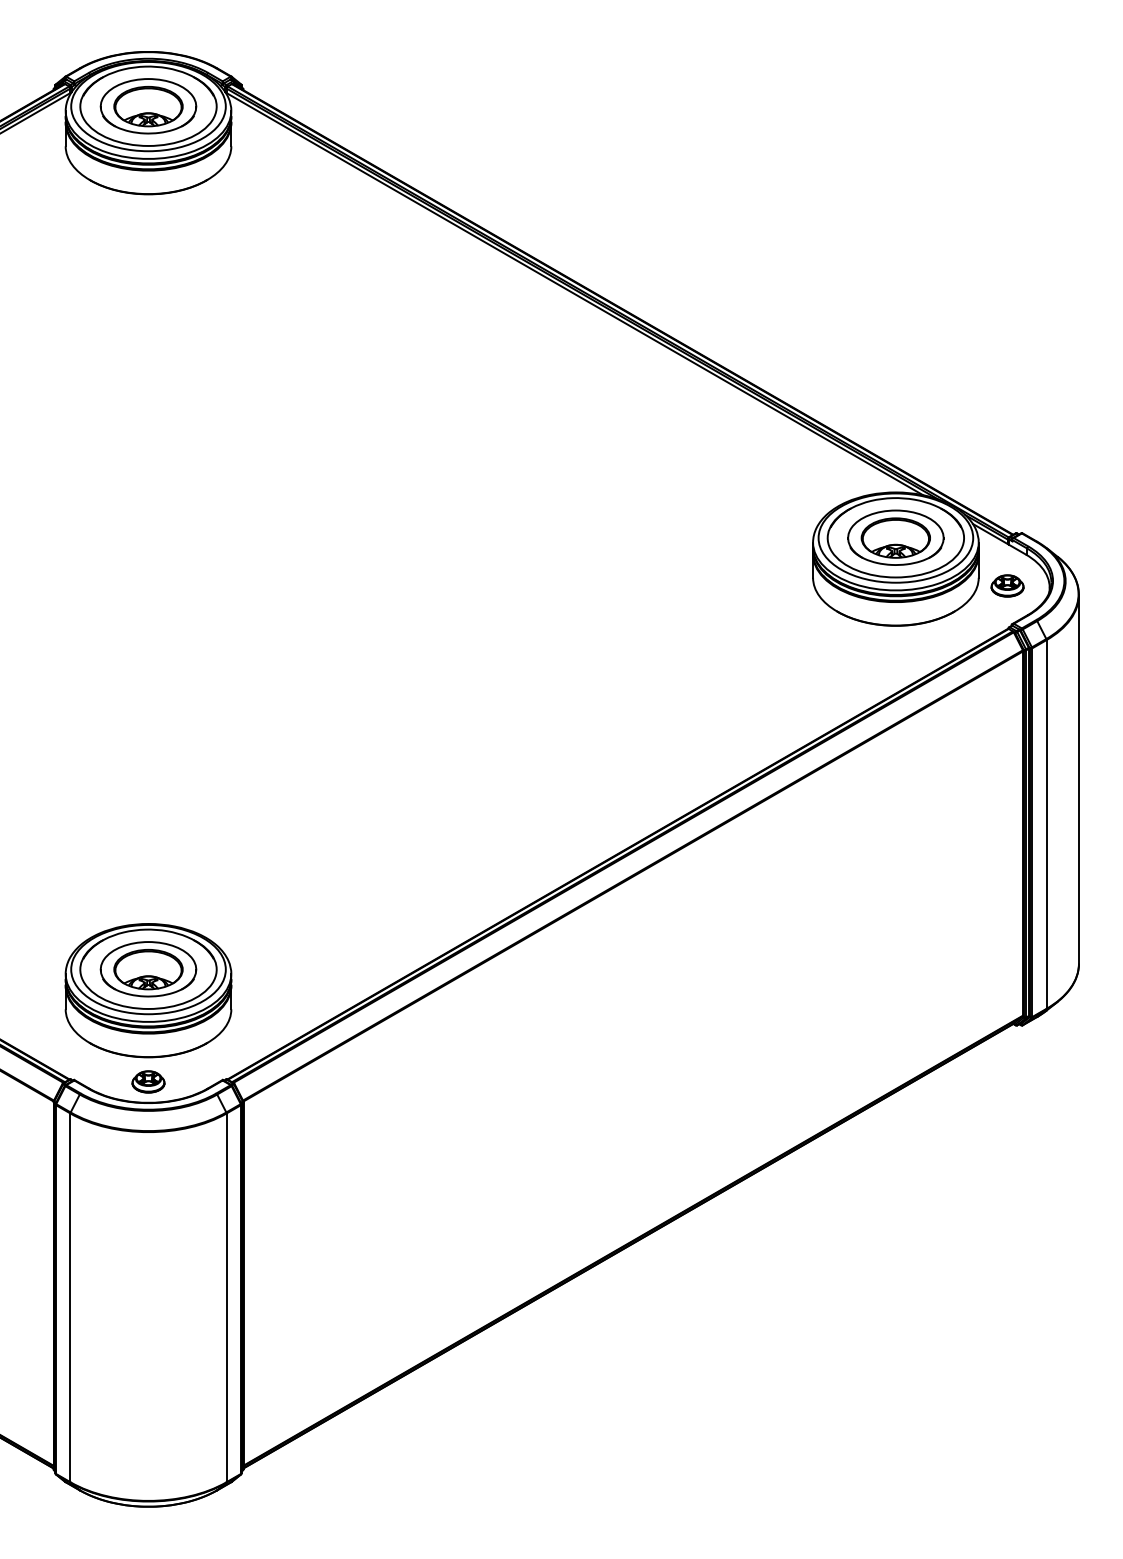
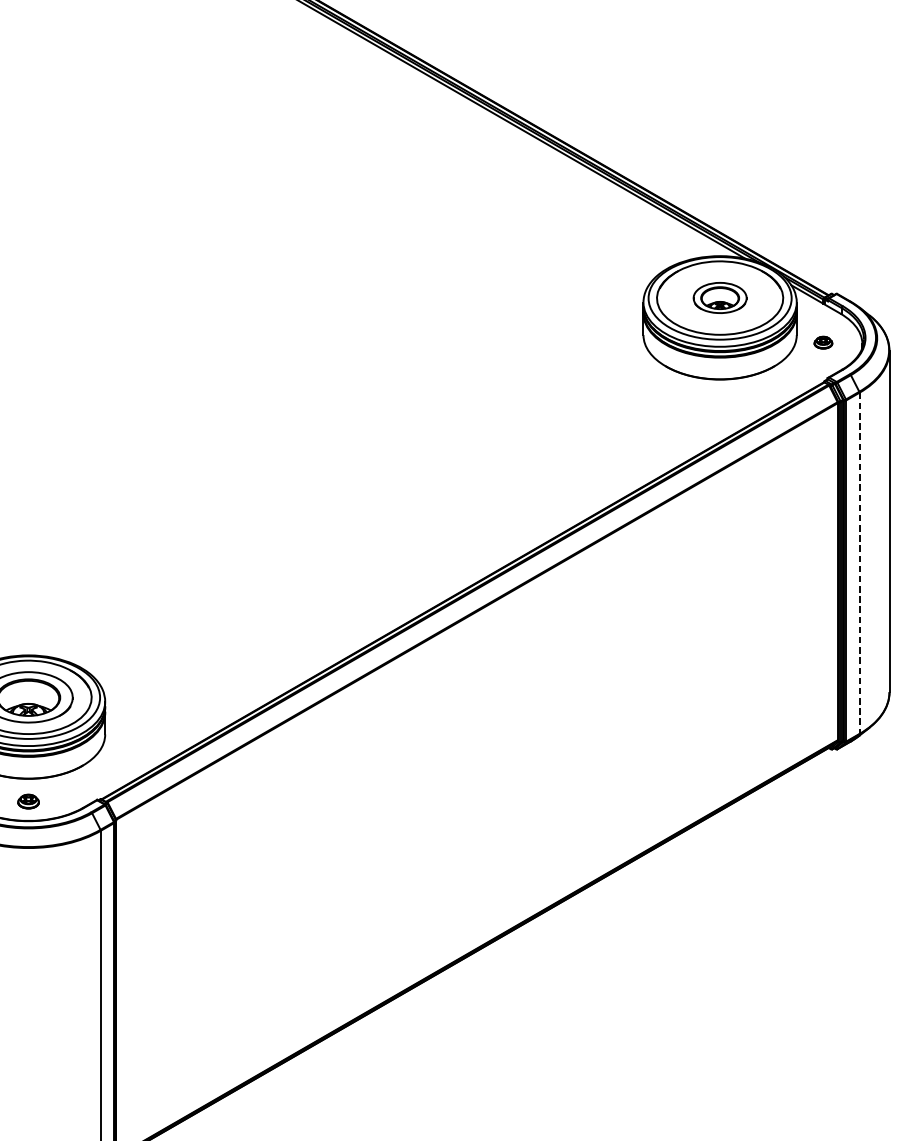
part: (895, 537) -> (719, 297), size x0.6
part: (1007, 585) -> (823, 342), size x0.6
line: (1046, 824) -> (859, 563), solid -> dashed
part: (148, 1081) -> (28, 801), size x0.7

